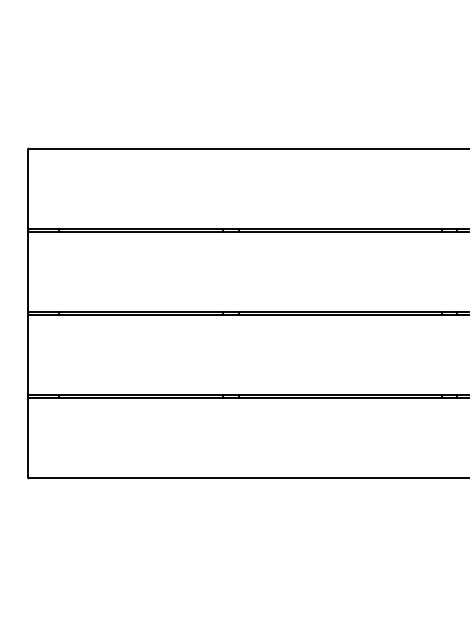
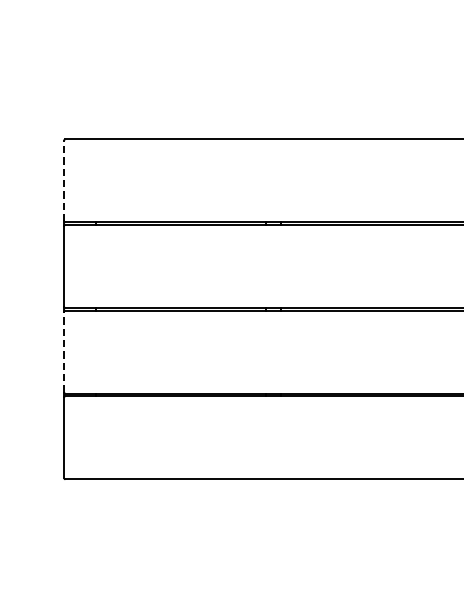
line: (28, 188) -> (64, 180), solid -> dashed
line: (28, 354) -> (64, 351), solid -> dashed

